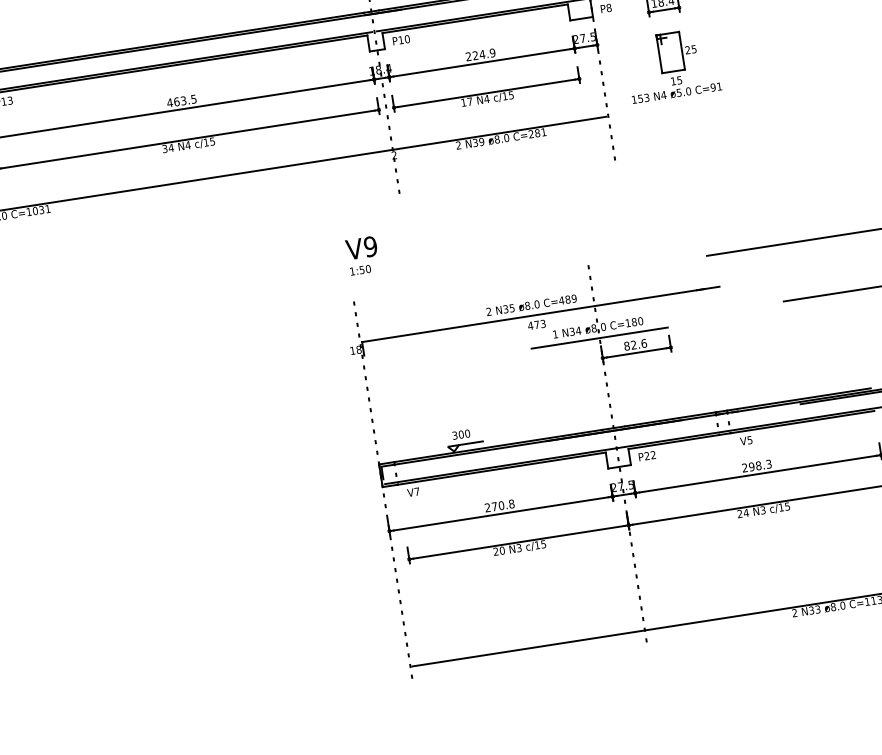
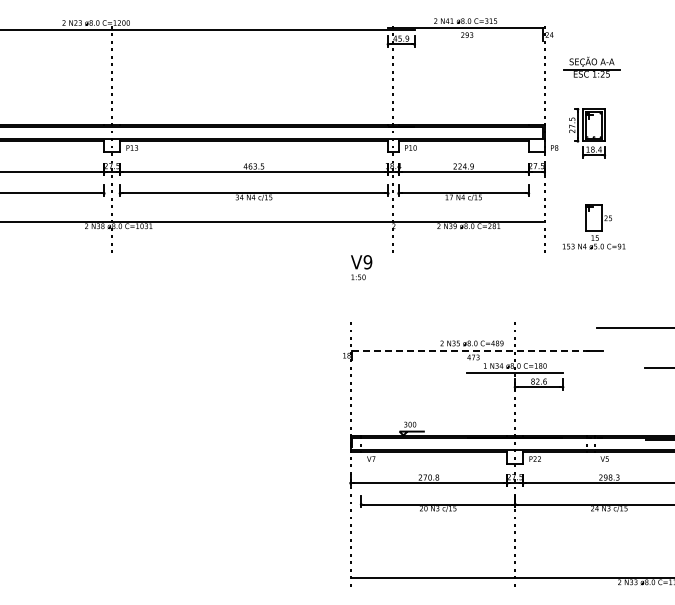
part: (671, 64) -> (593, 226), moved
text: (362, 255) -> (361, 267), moved
line: (533, 315) -> (472, 350), solid -> dashed

